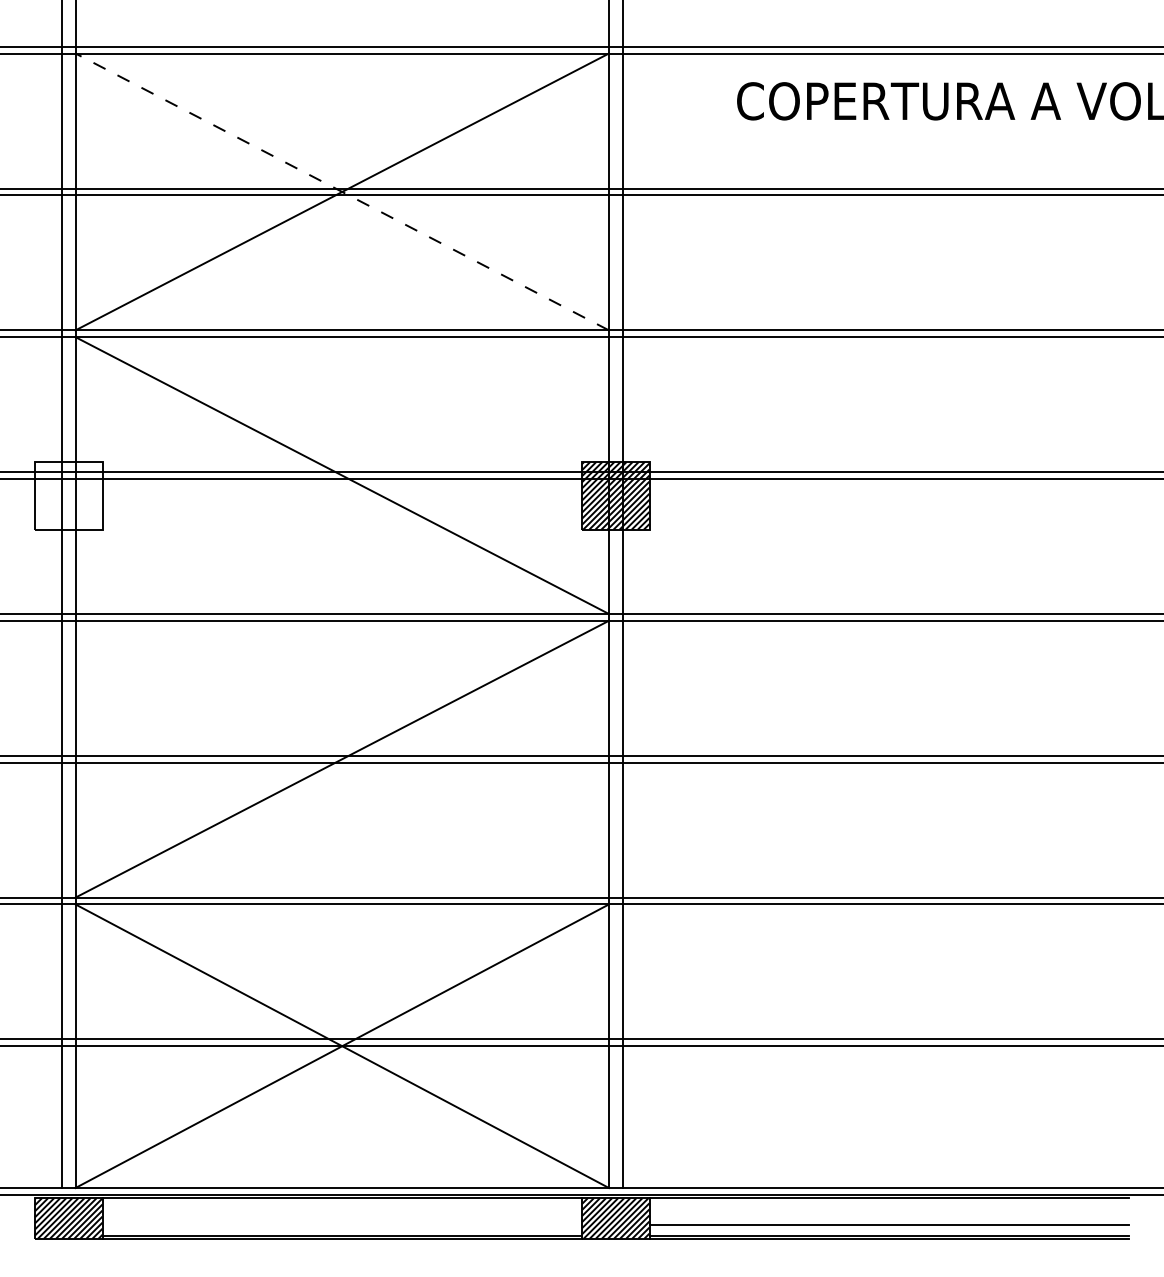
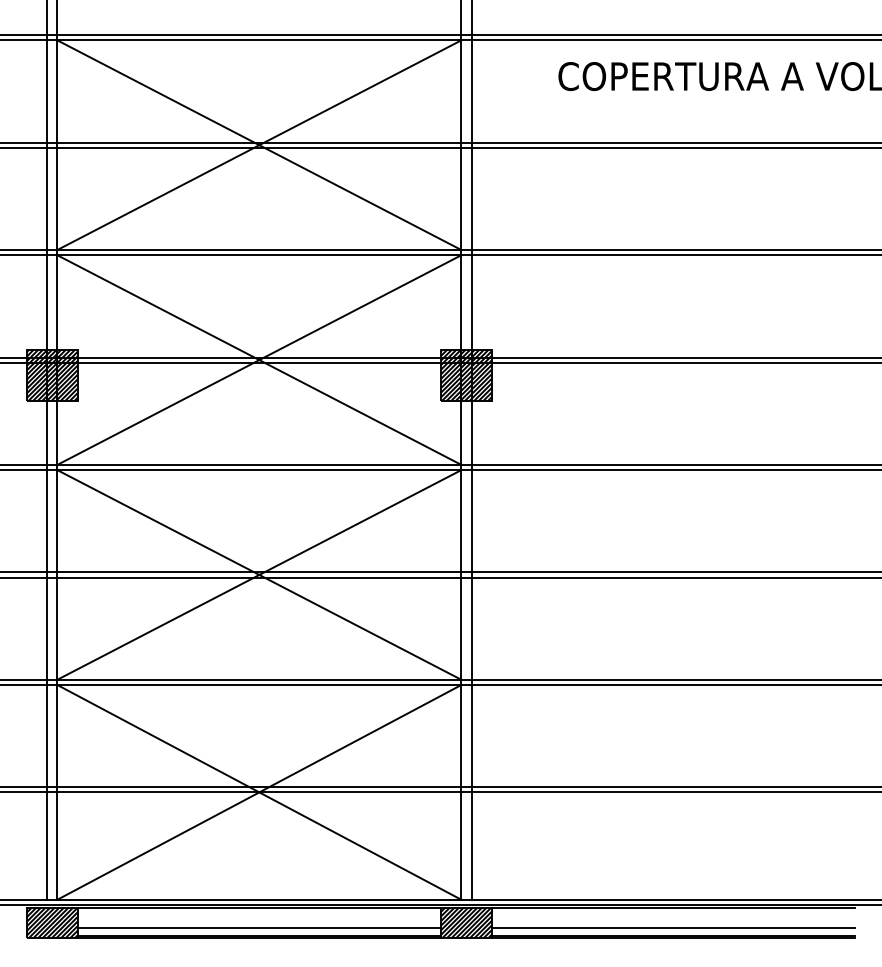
line: (342, 191) -> (259, 144), dashed -> solid
line: (342, 475) -> (259, 360), added
hatch: (68, 495) -> (51, 375), added
line: (342, 758) -> (259, 574), added
line: (341, 1225) -> (258, 928), added

